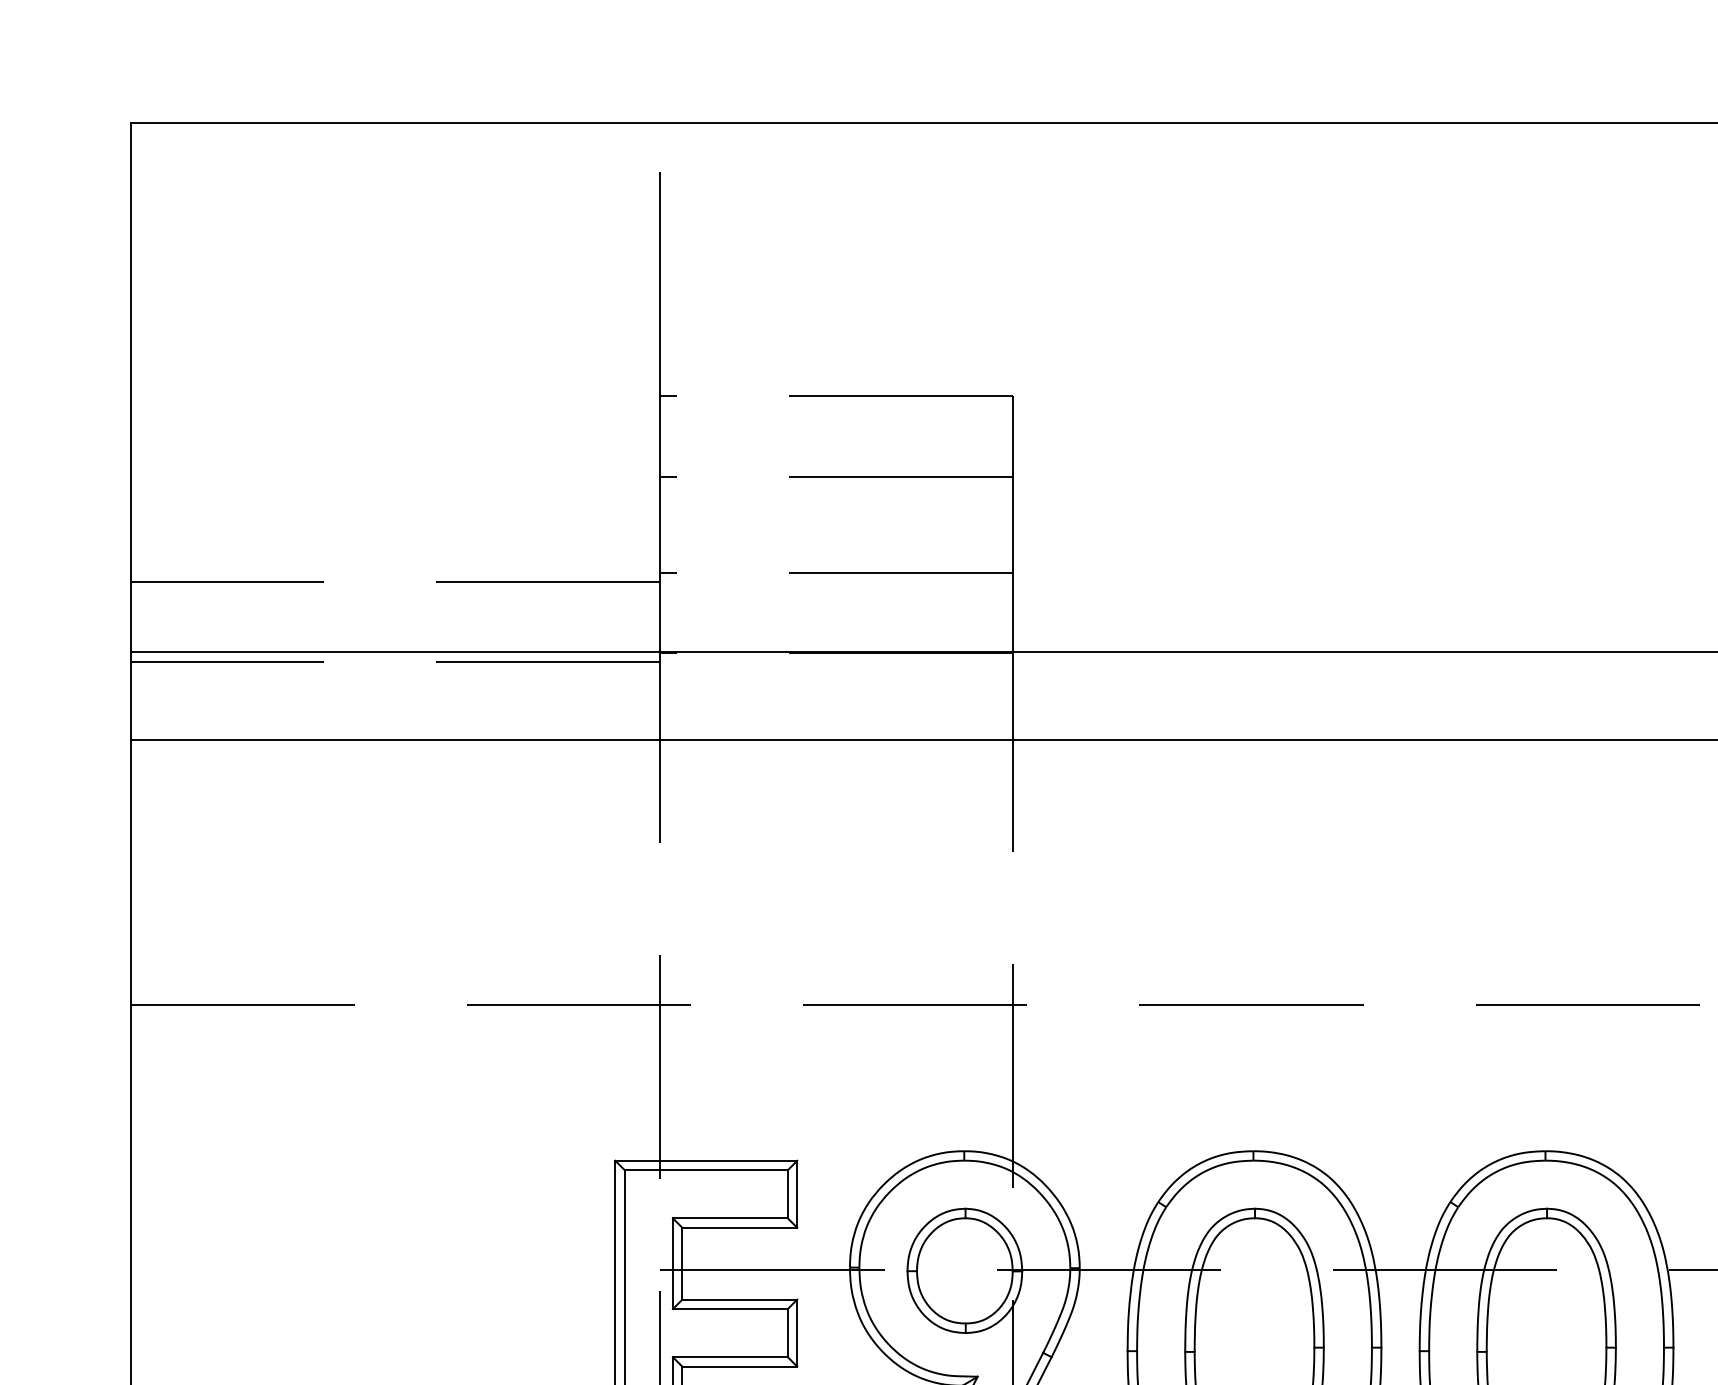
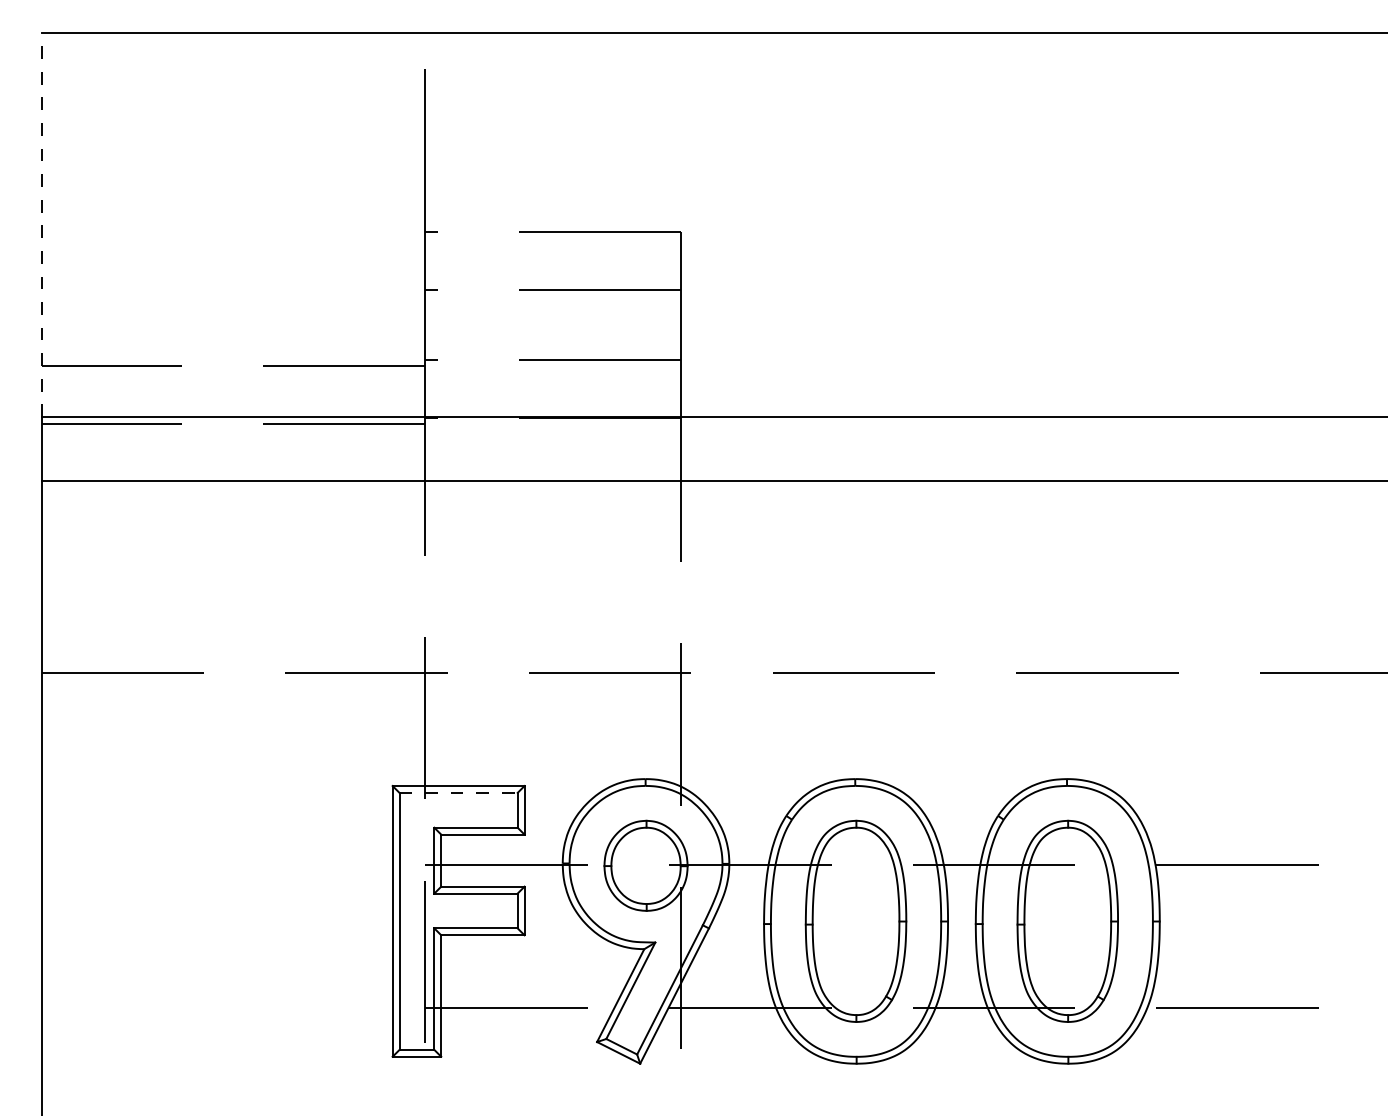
line: (131, 387) -> (41, 225), solid -> dashed
line: (707, 1169) -> (459, 792), solid -> dashed

